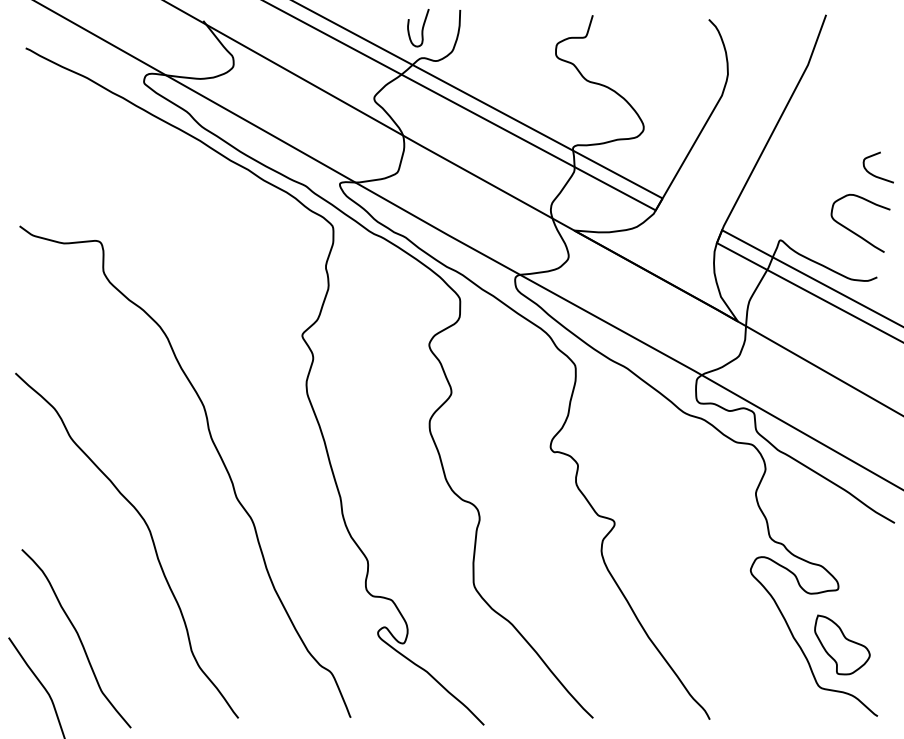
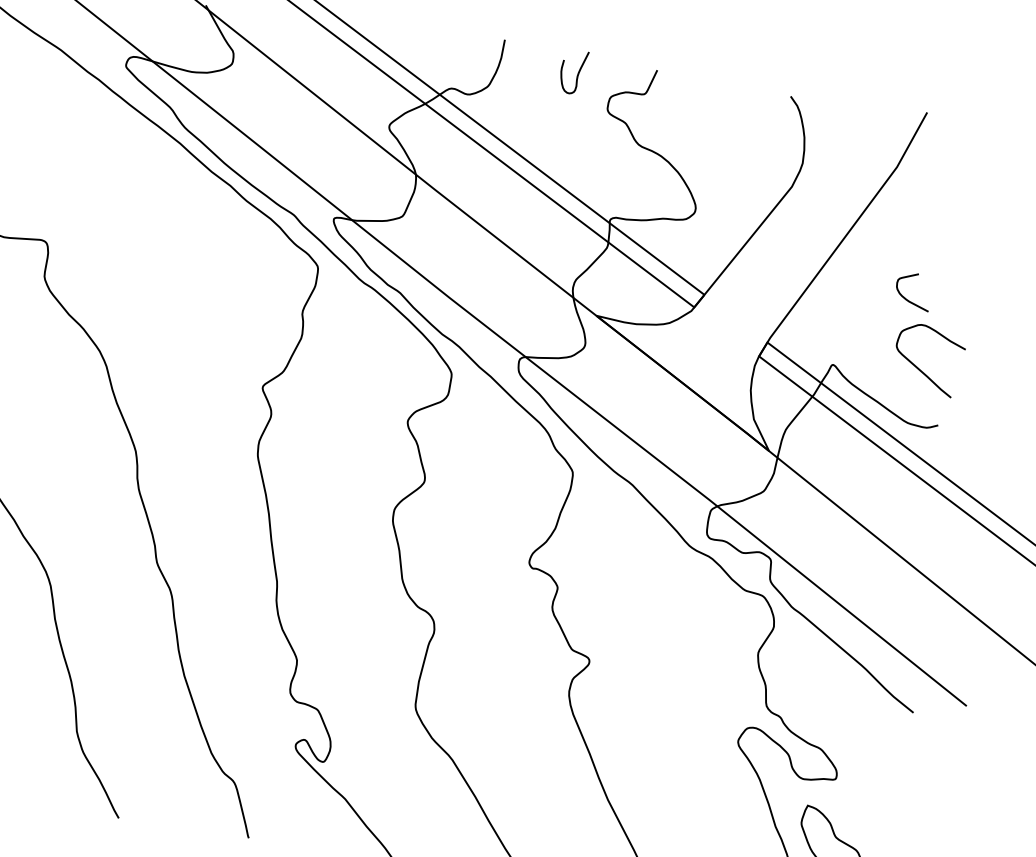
curve: (421, 29) -> (576, 74), moved
curve: (874, 174) -> (907, 298), moved

